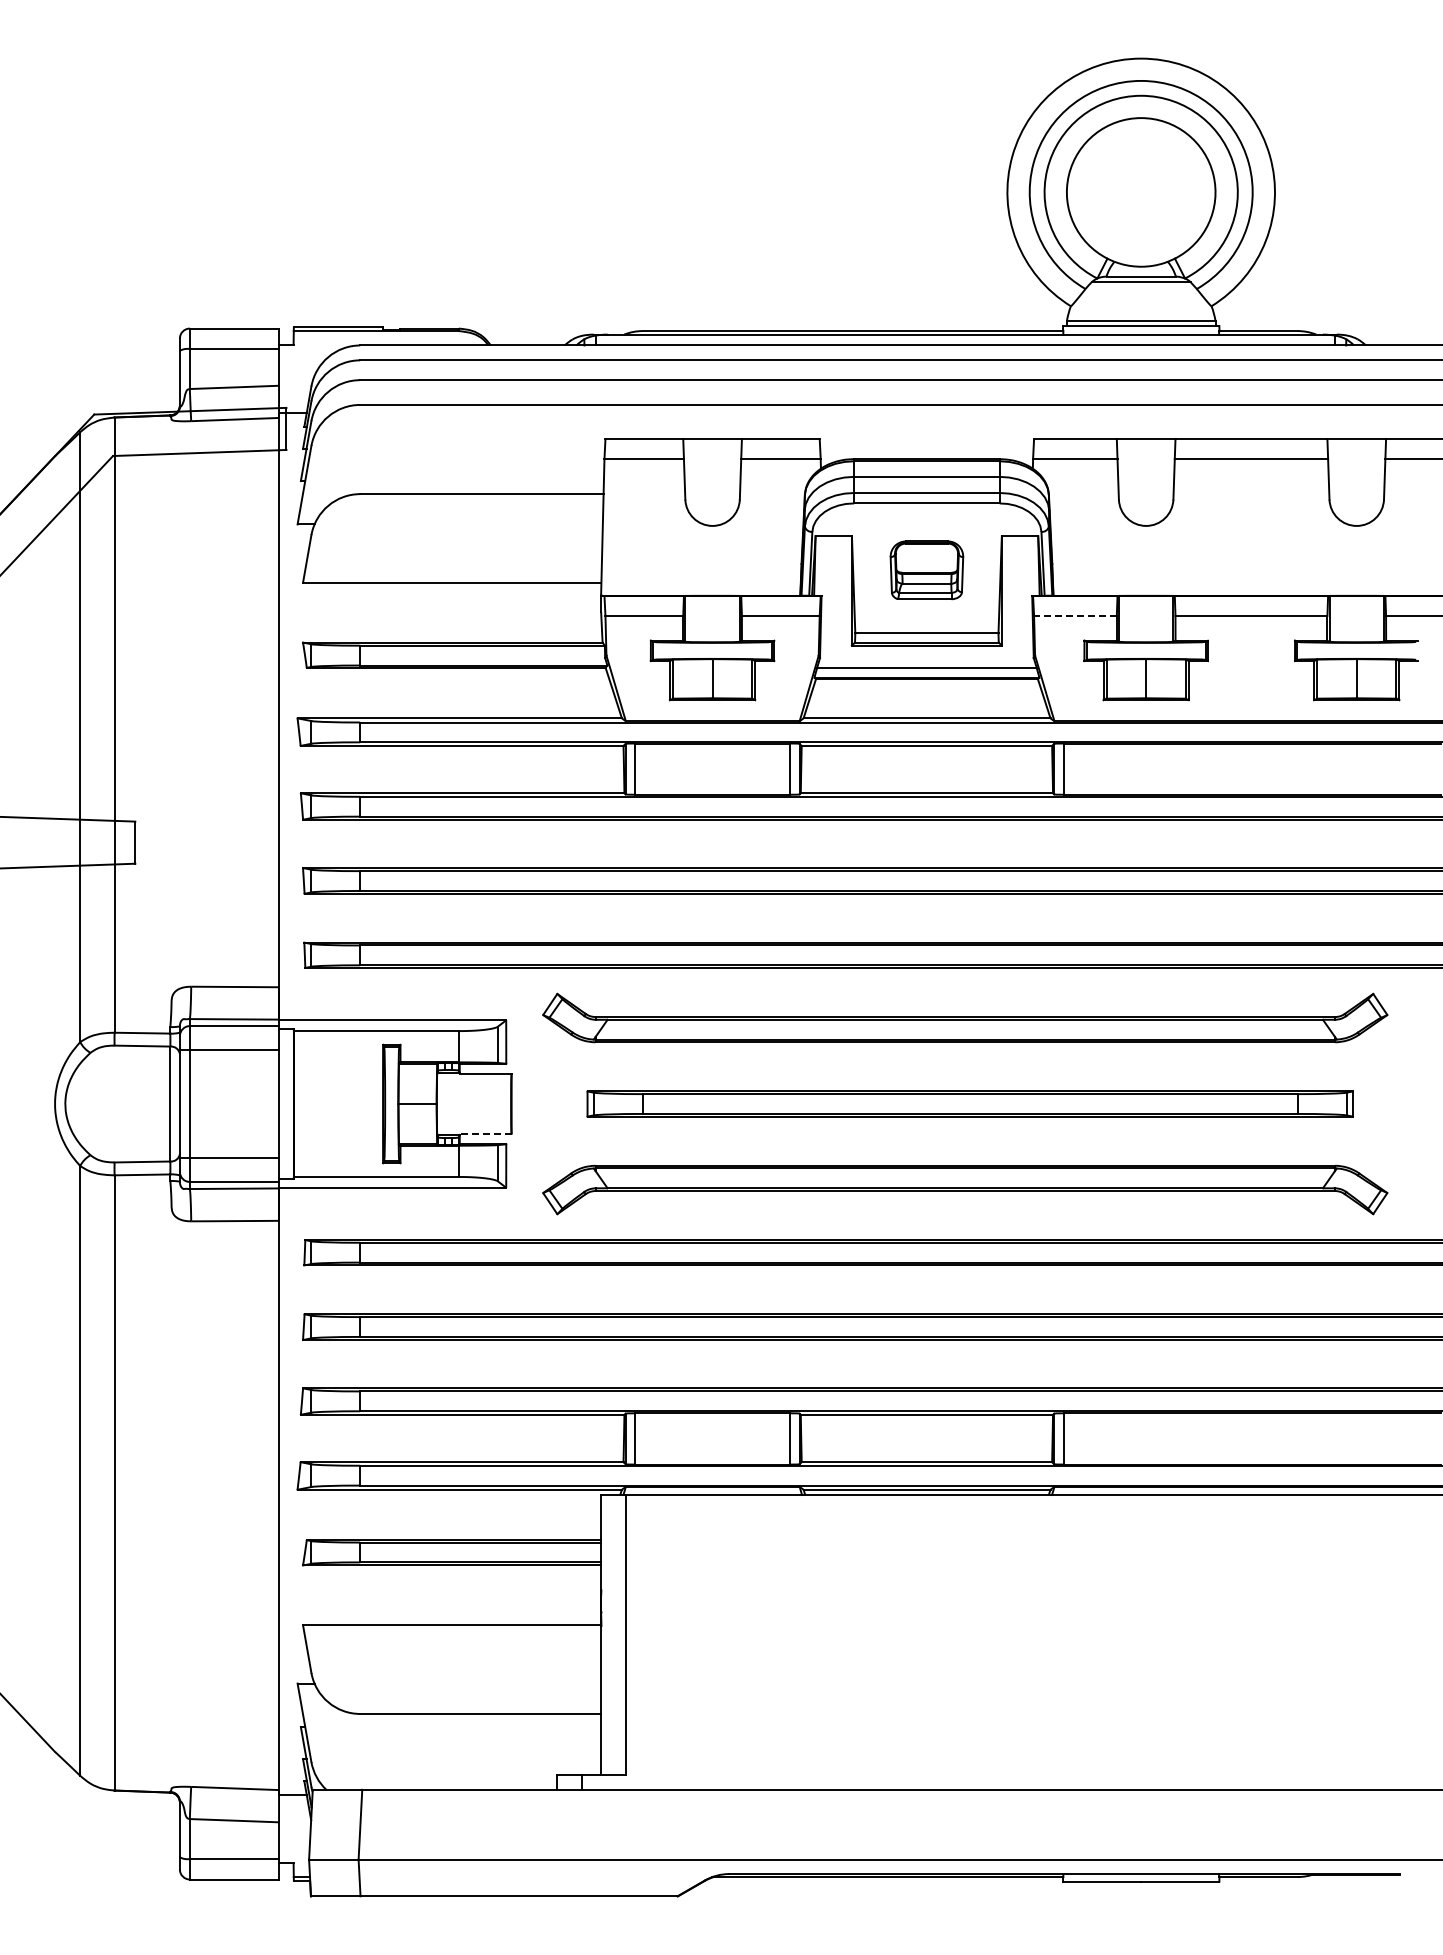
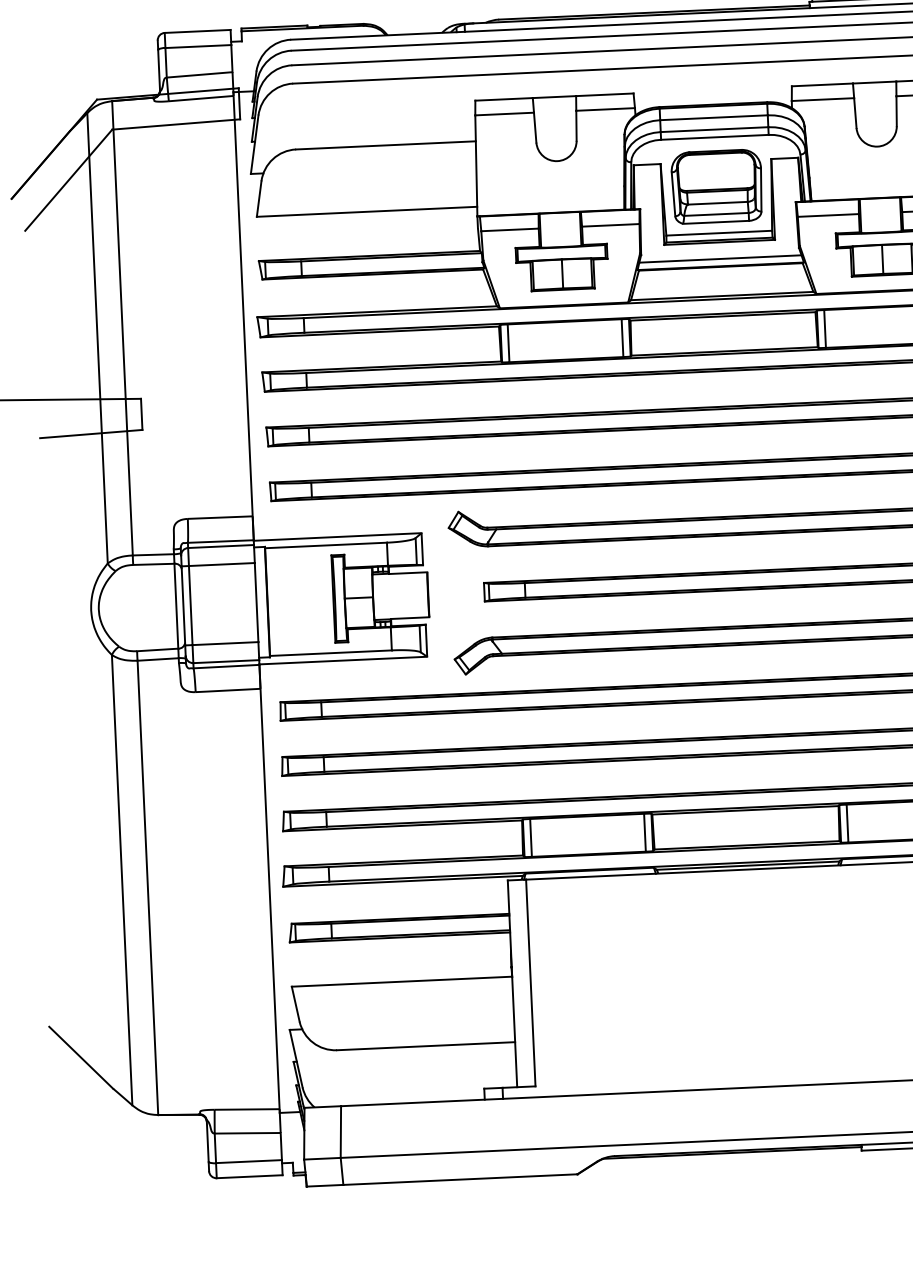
part: (926, 570) -> (716, 186), size x1.67
line: (1074, 615) -> (827, 215), dashed -> solid
line: (485, 1134) -> (410, 618), dashed -> solid

